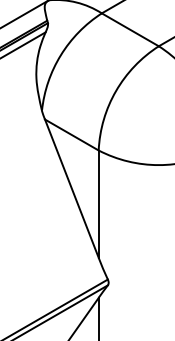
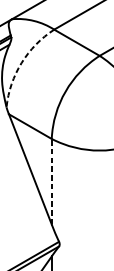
arc: (60, 55) -> (21, 63), solid -> dashed
line: (98, 204) -> (51, 182), solid -> dashed

